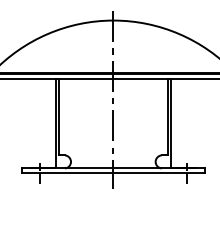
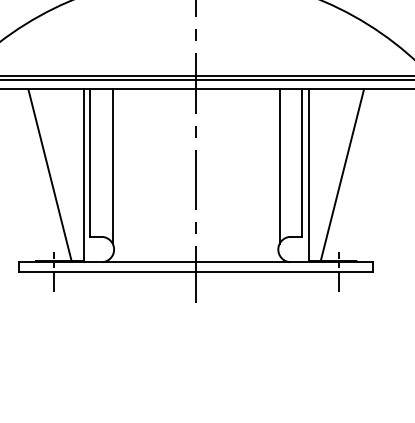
line: (70, 118) -> (113, 165), added
line: (156, 118) -> (279, 165), added
line: (37, 123) -> (49, 175), added
line: (188, 123) -> (342, 175), added

